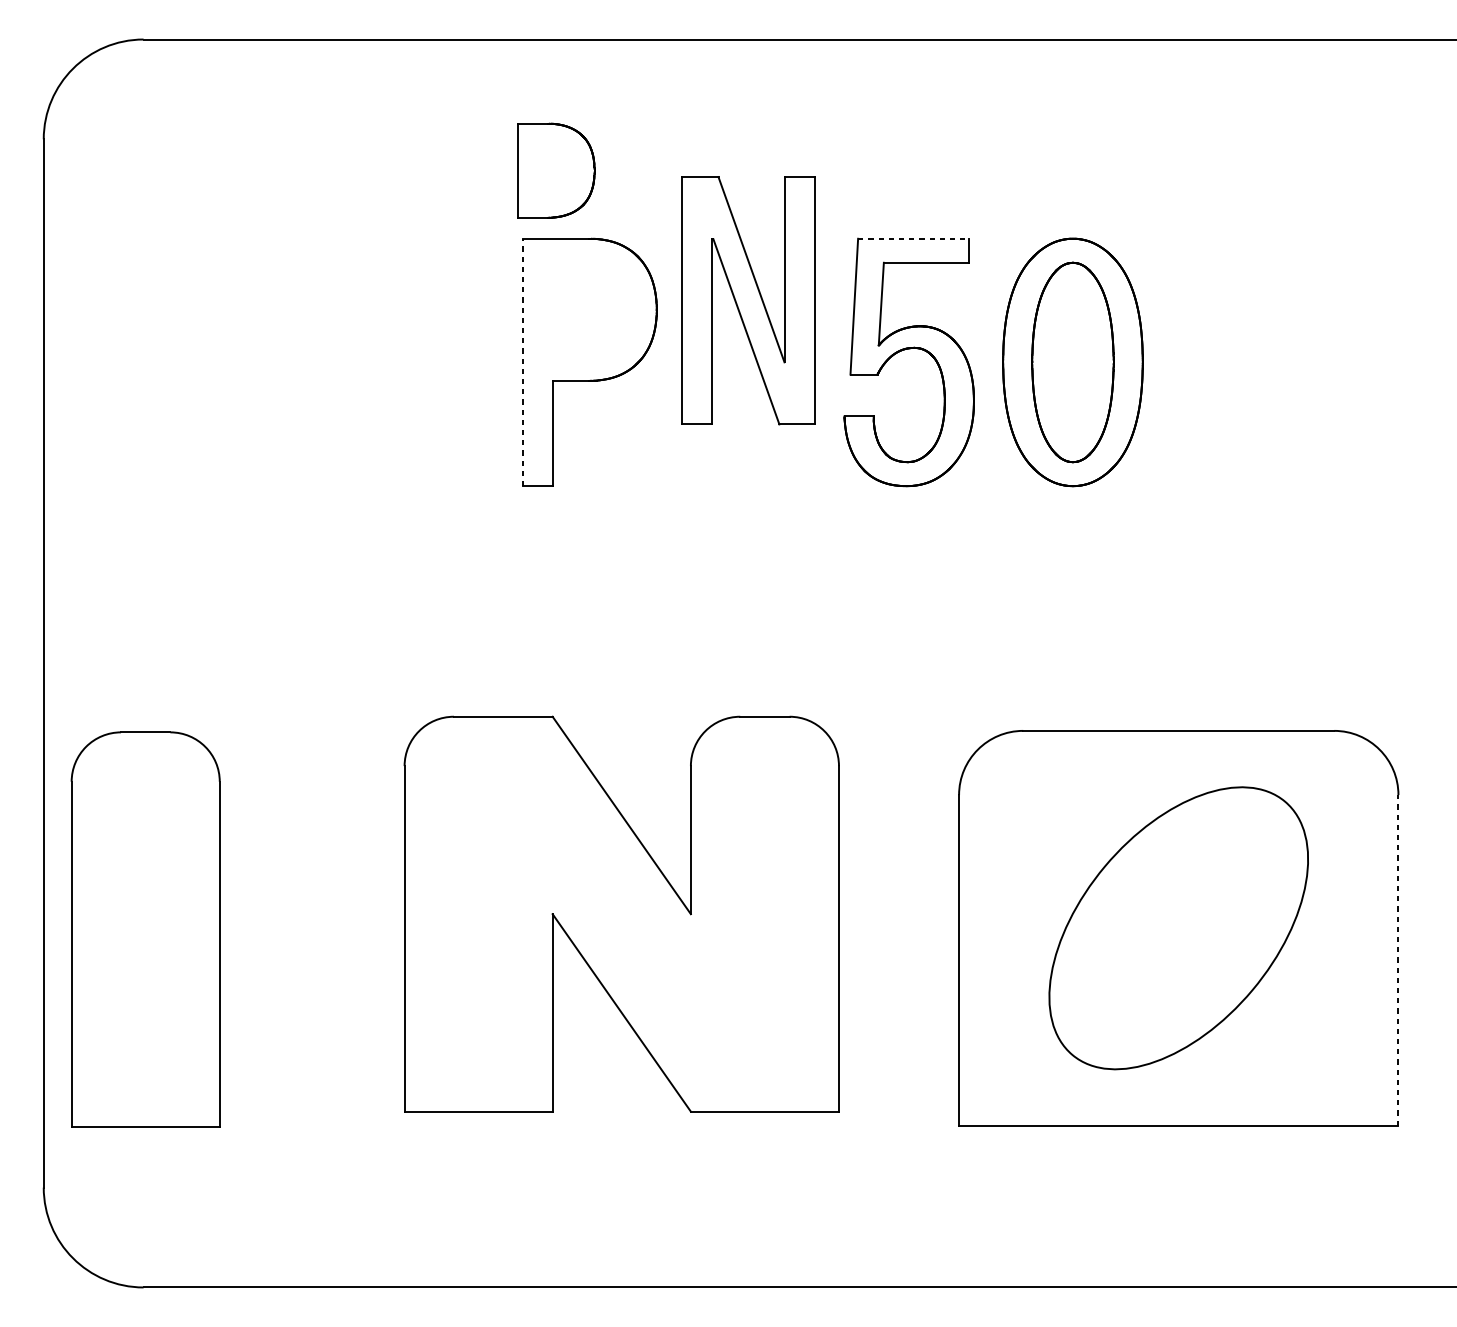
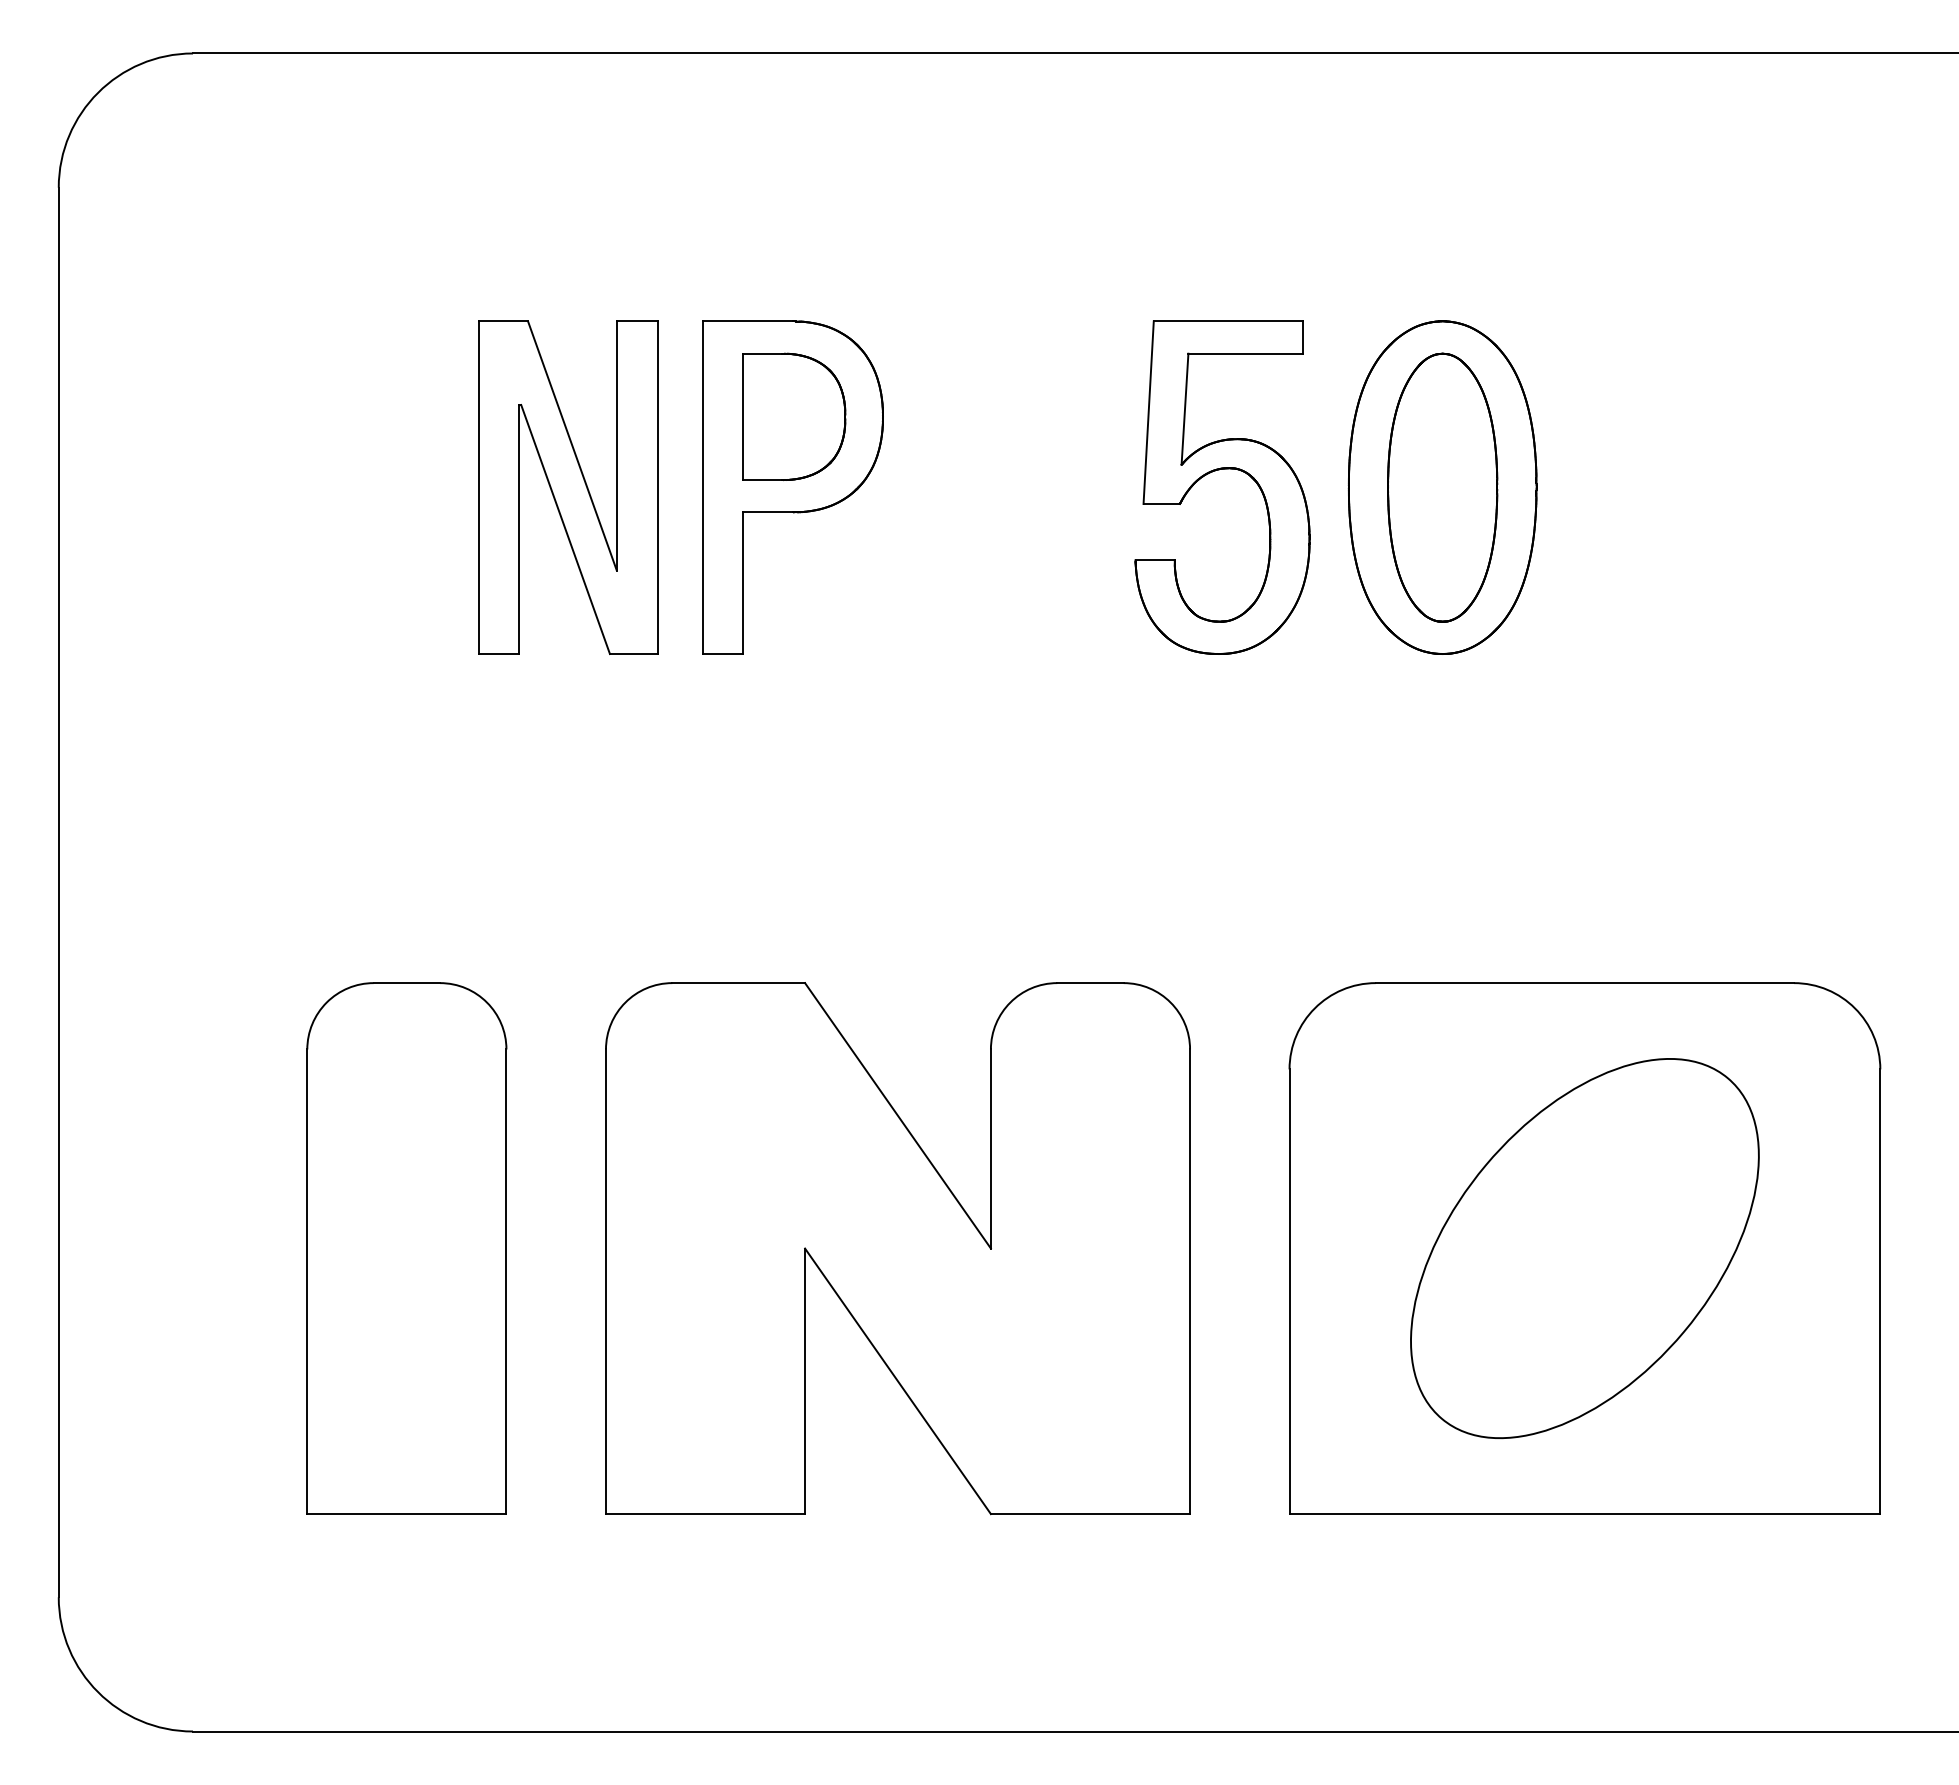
part: (556, 170) -> (794, 416), moved
line: (913, 238) -> (1228, 321), dashed -> solid
part: (748, 300) -> (568, 487), moved
line: (522, 362) -> (702, 487), dashed -> solid
part: (621, 914) -> (897, 1248), moved
part: (145, 929) -> (406, 1248), moved
line: (1398, 960) -> (1880, 1291), dashed -> solid

